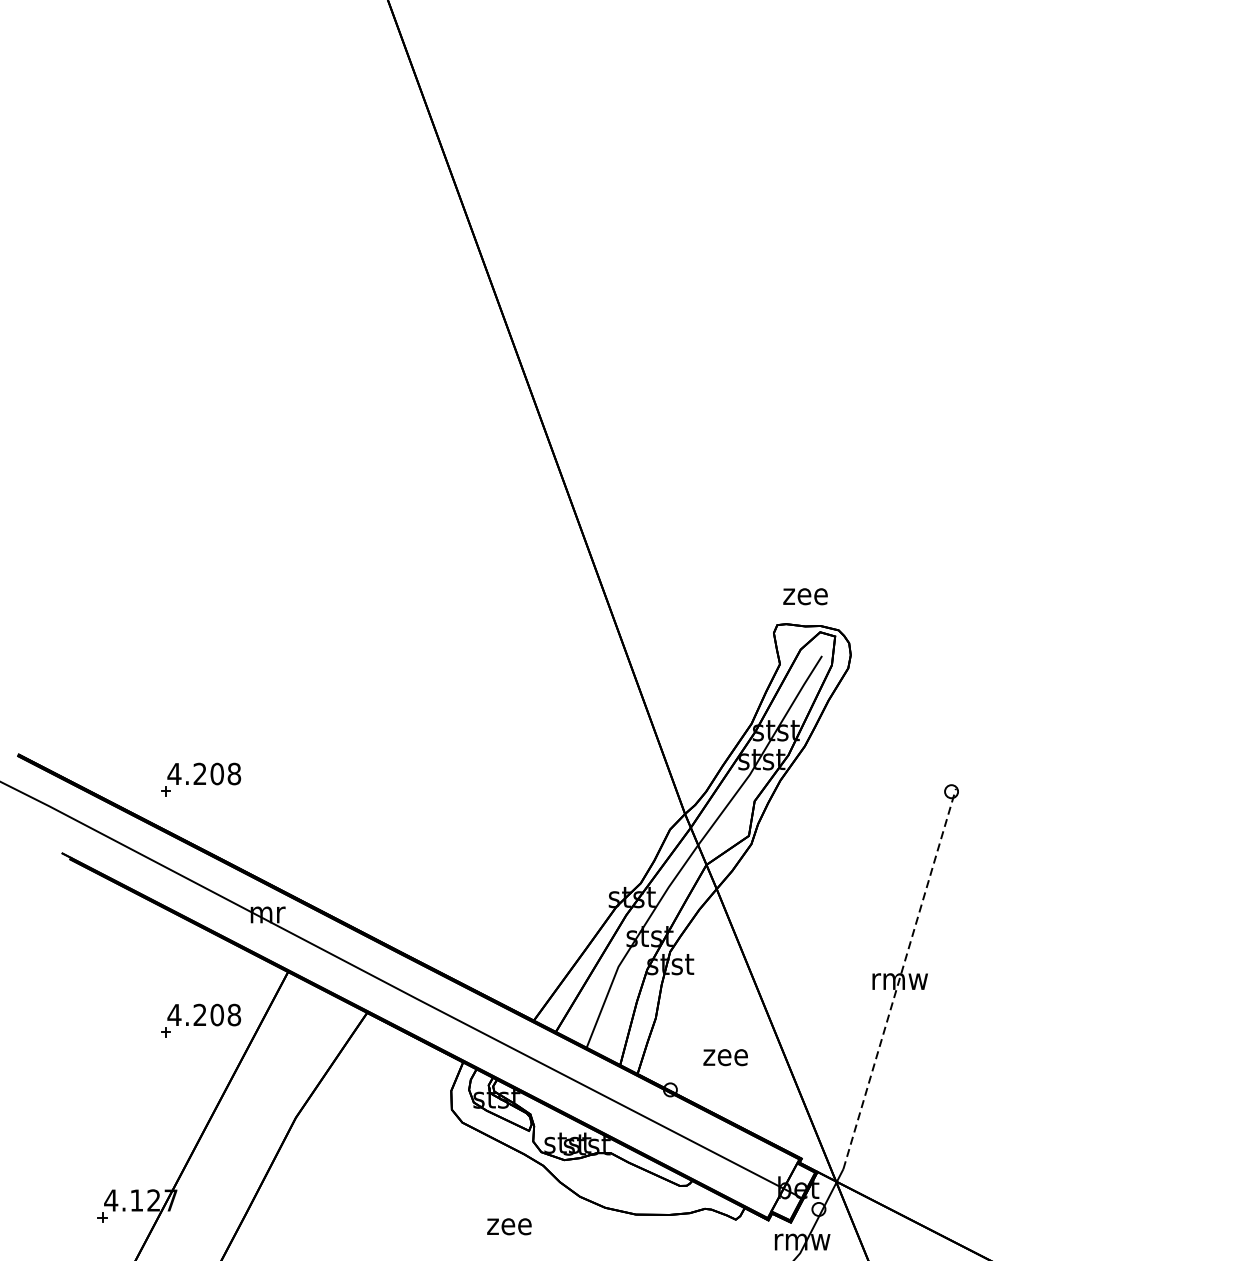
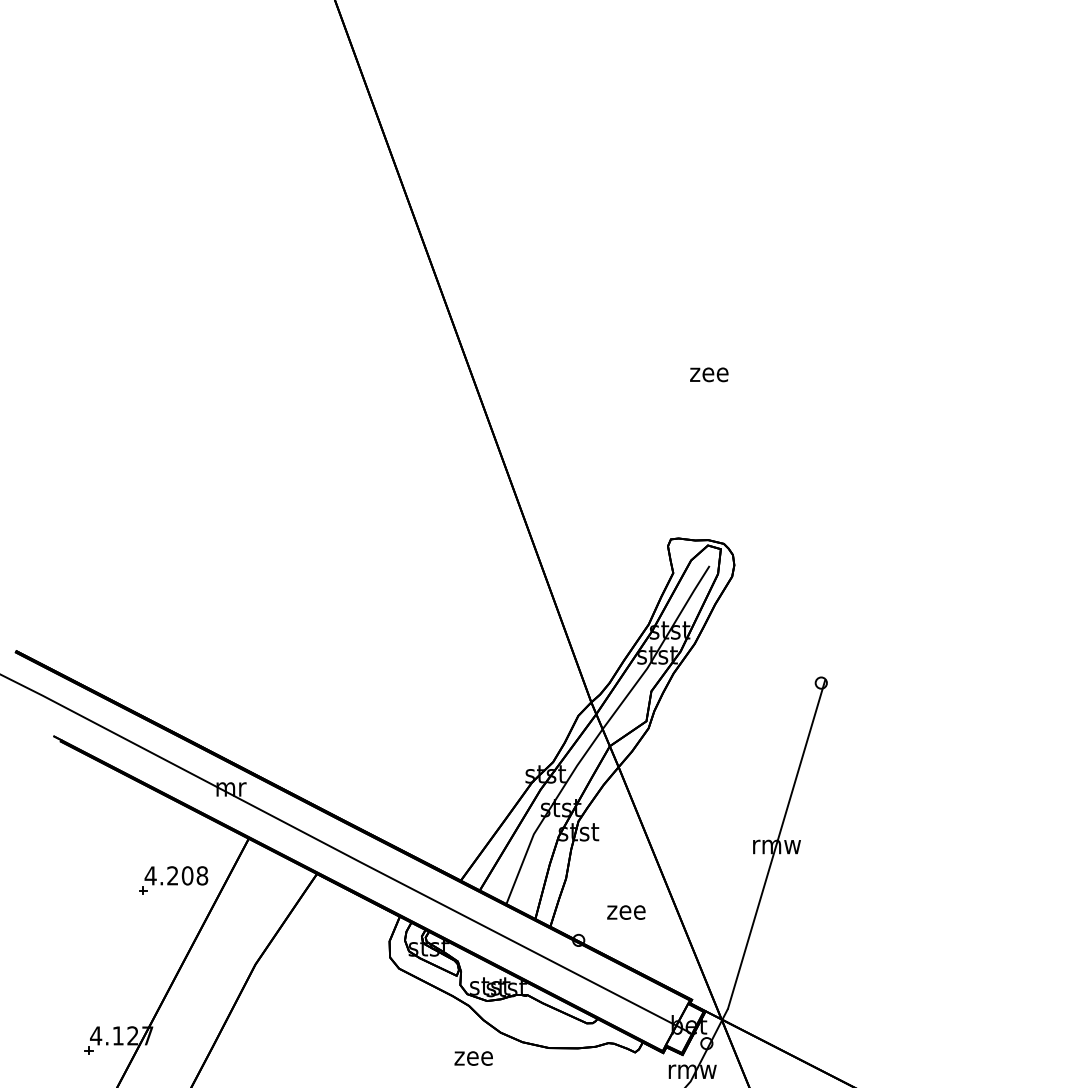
text: (805, 596) -> (709, 374), moved
part: (200, 779) -> (173, 672), removed
line: (899, 978) -> (776, 844), dashed -> solid
text: (509, 1226) -> (473, 1058), moved

